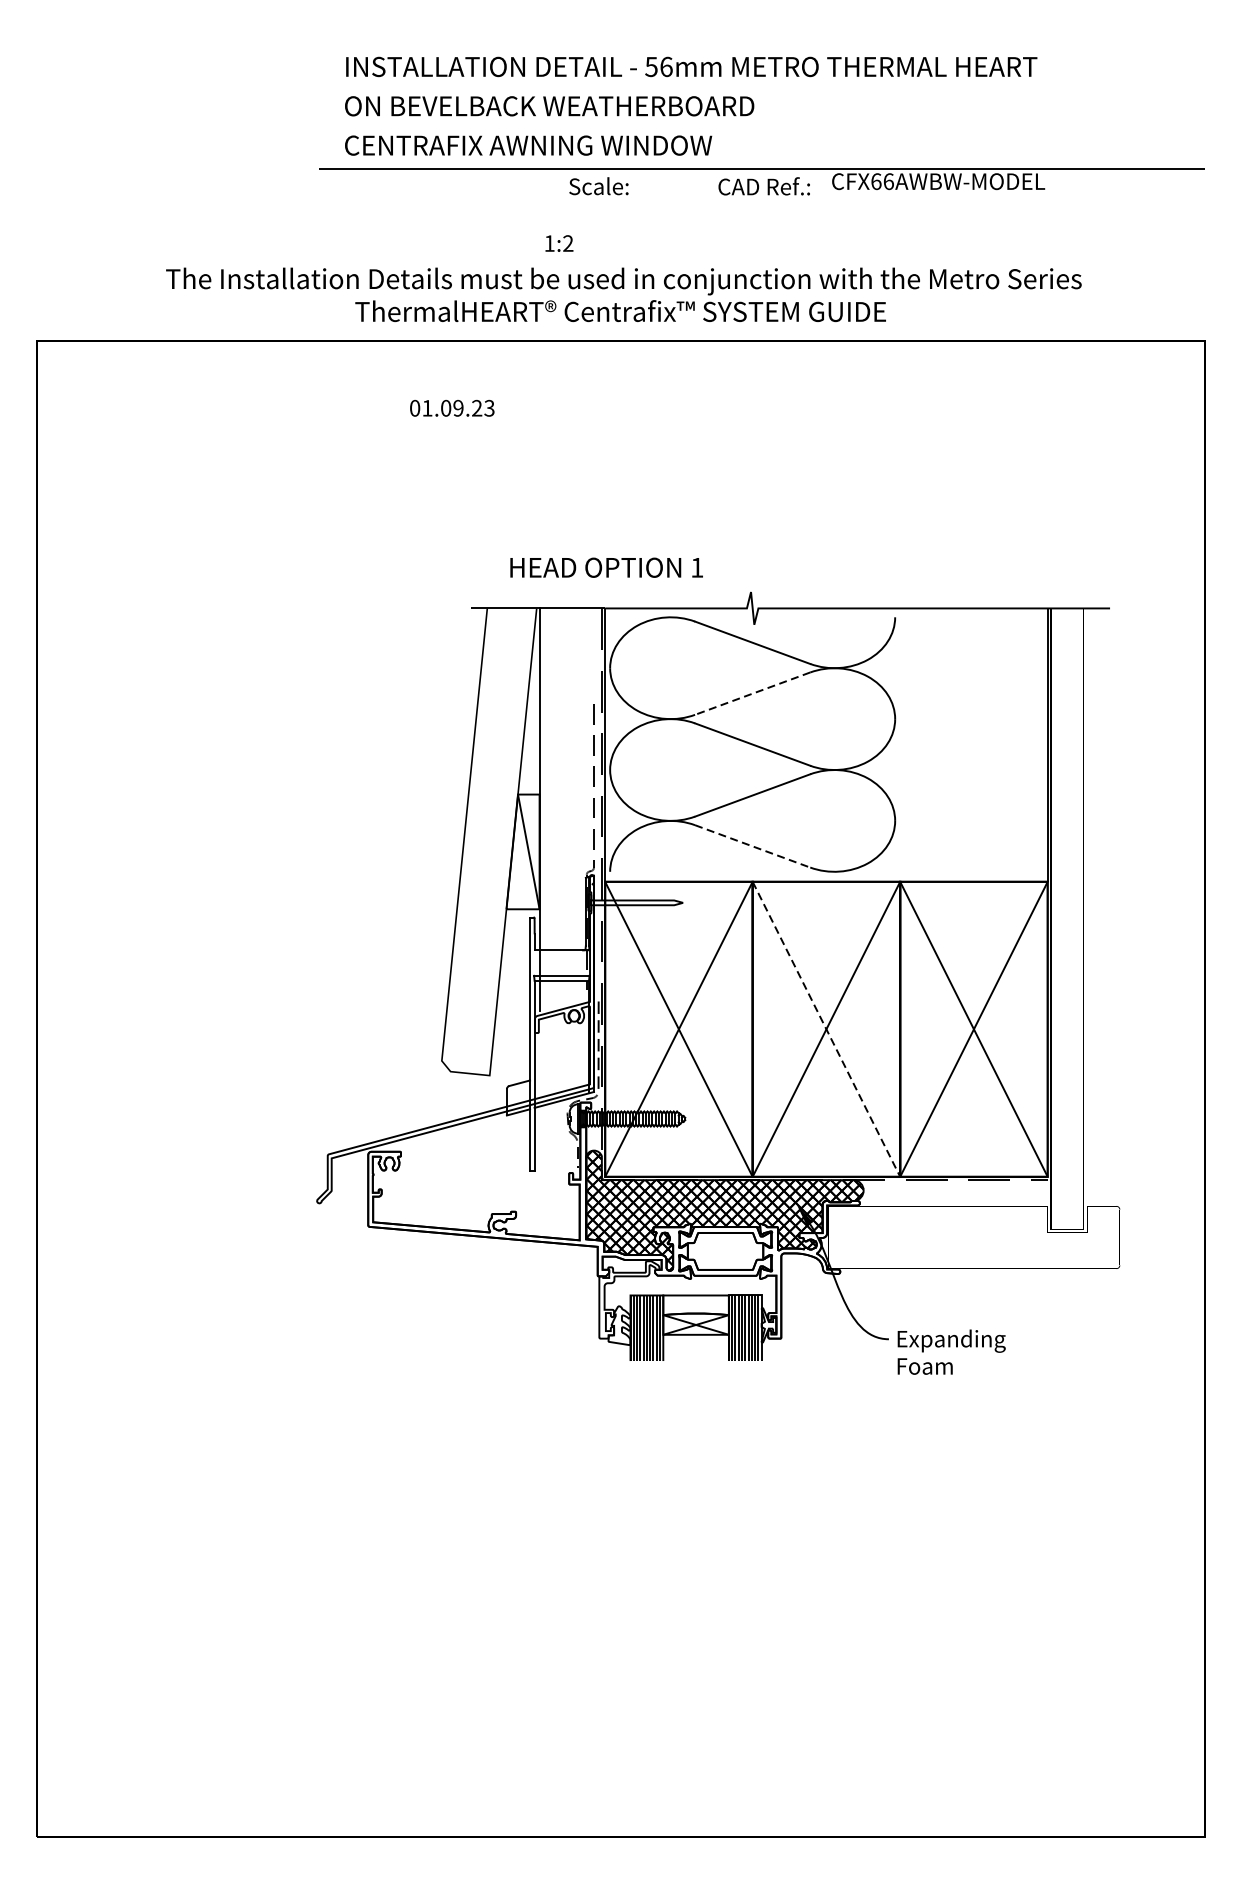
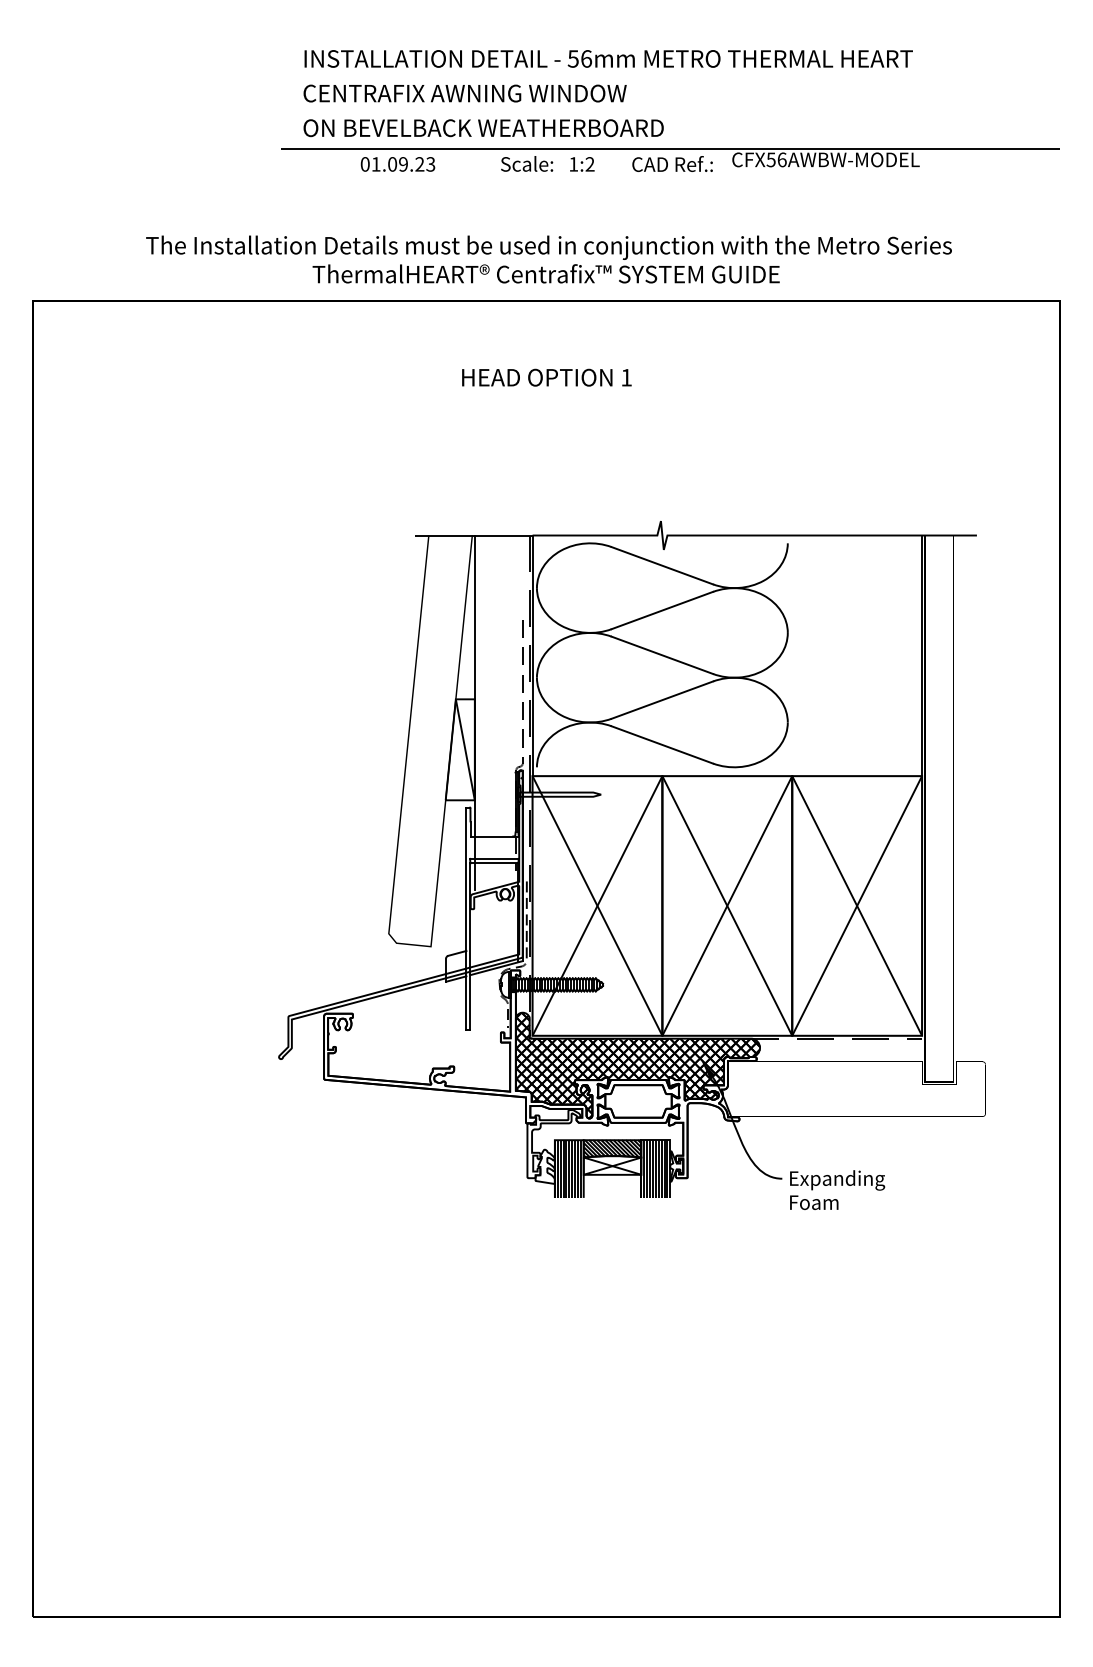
text: (550, 106) -> (484, 93), ON BEVELBACK WEATHERBOARD -> CENTRAFIX AWNING WINDOW
text: (551, 145) -> (485, 128), CENTRAFIX AWNING WINDOW -> ON BEVELBACK WEATHERBOARD
text: (875, 181) -> (770, 159), CFX66AWBW-MODEL -> CFX56AWBW-MODEL
text: (559, 243) -> (582, 164), moved
text: (451, 408) -> (397, 164), moved
text: (606, 567) -> (546, 377), moved
line: (752, 693) -> (662, 610), dashed -> solid
line: (752, 845) -> (662, 744), dashed -> solid
line: (826, 1029) -> (727, 906), dashed -> solid
hatch: (695, 1304) -> (612, 1148), added

